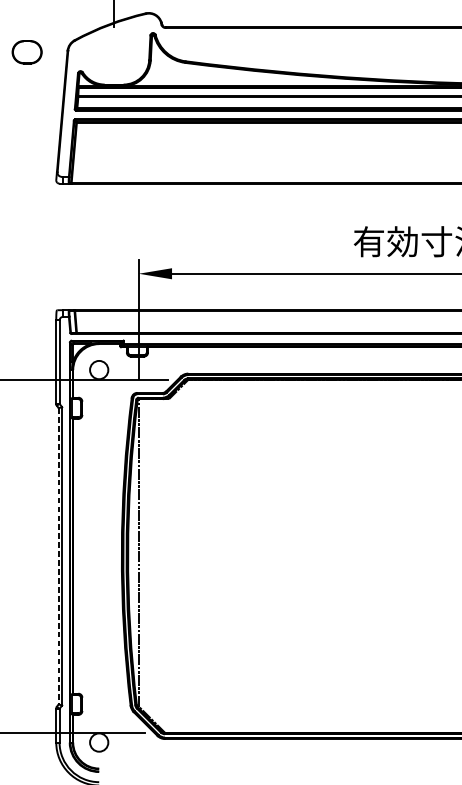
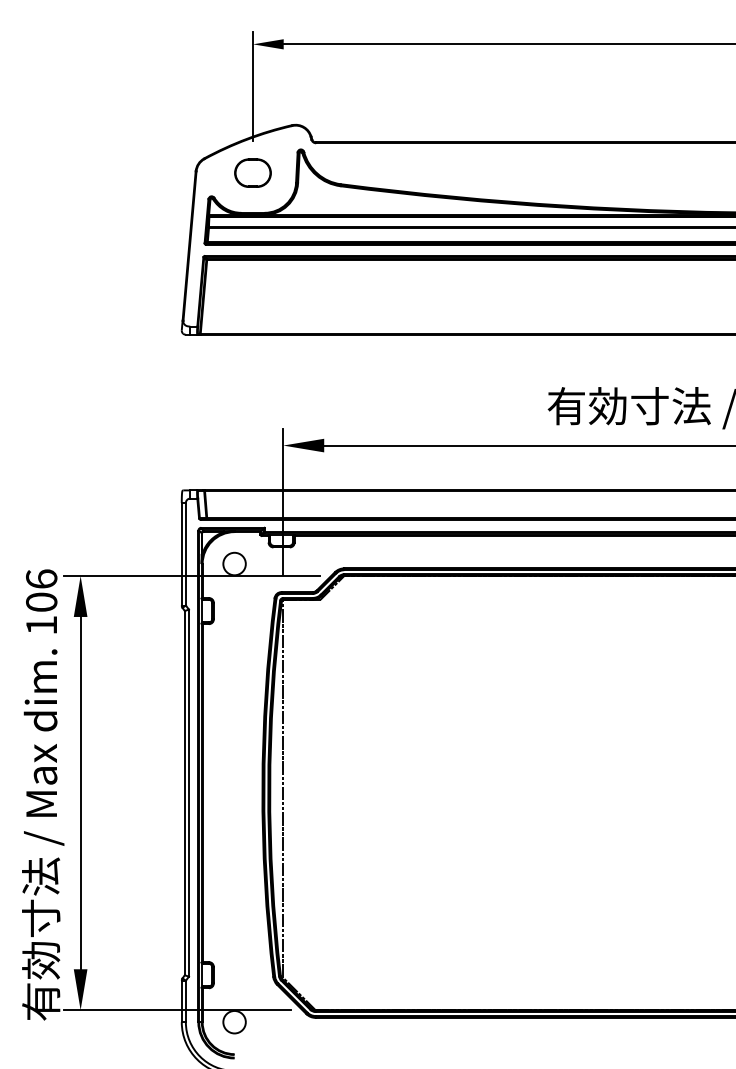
part: (26, 51) -> (252, 172), moved
line: (58, 556) -> (184, 793), dashed -> solid

